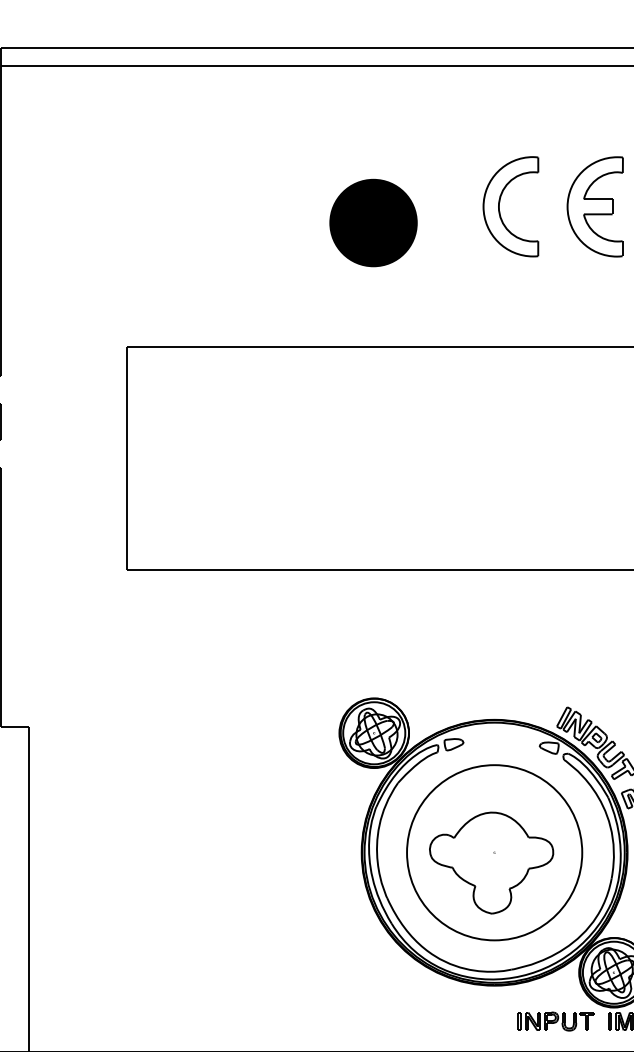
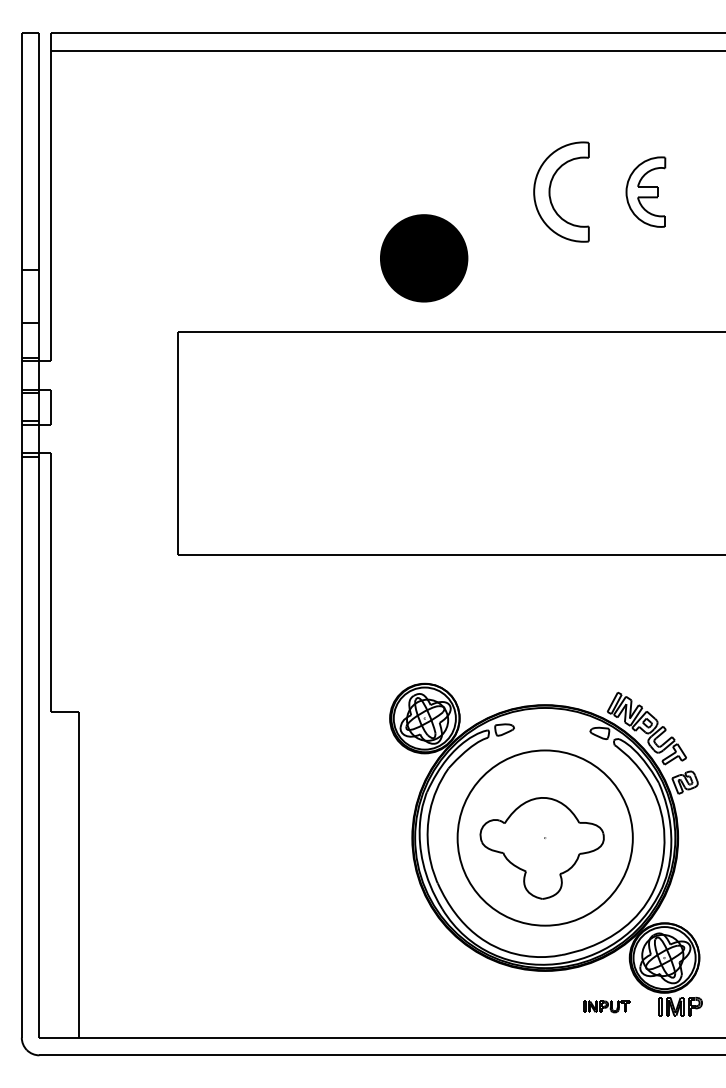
part: (594, 206) -> (645, 191), size x0.7
part: (373, 223) -> (424, 258), moved
part: (555, 1021) -> (606, 1006), size x0.6

